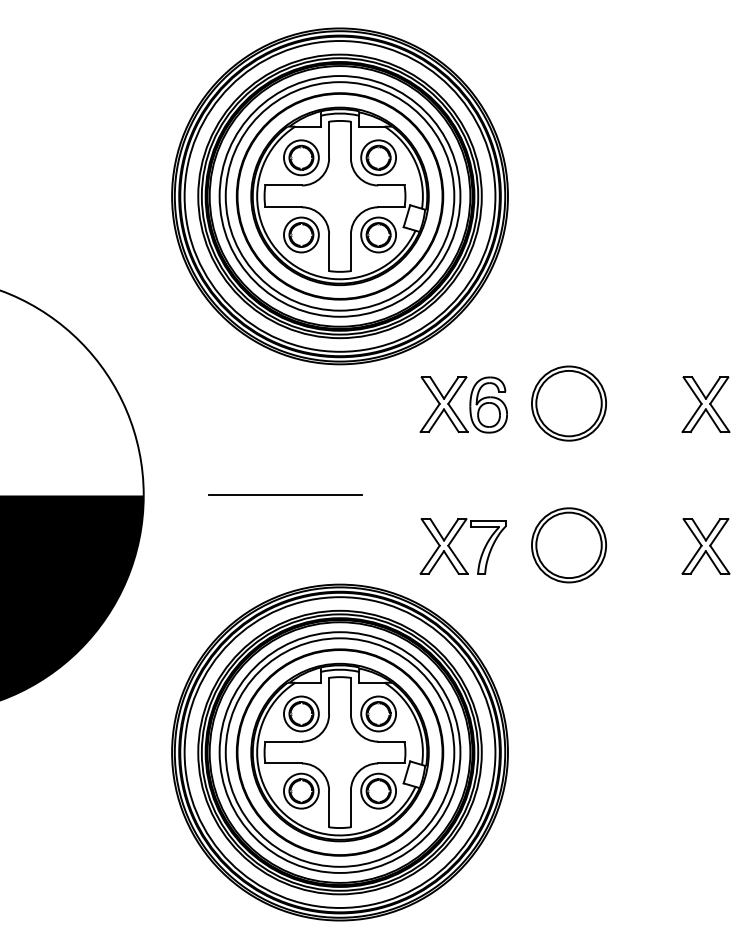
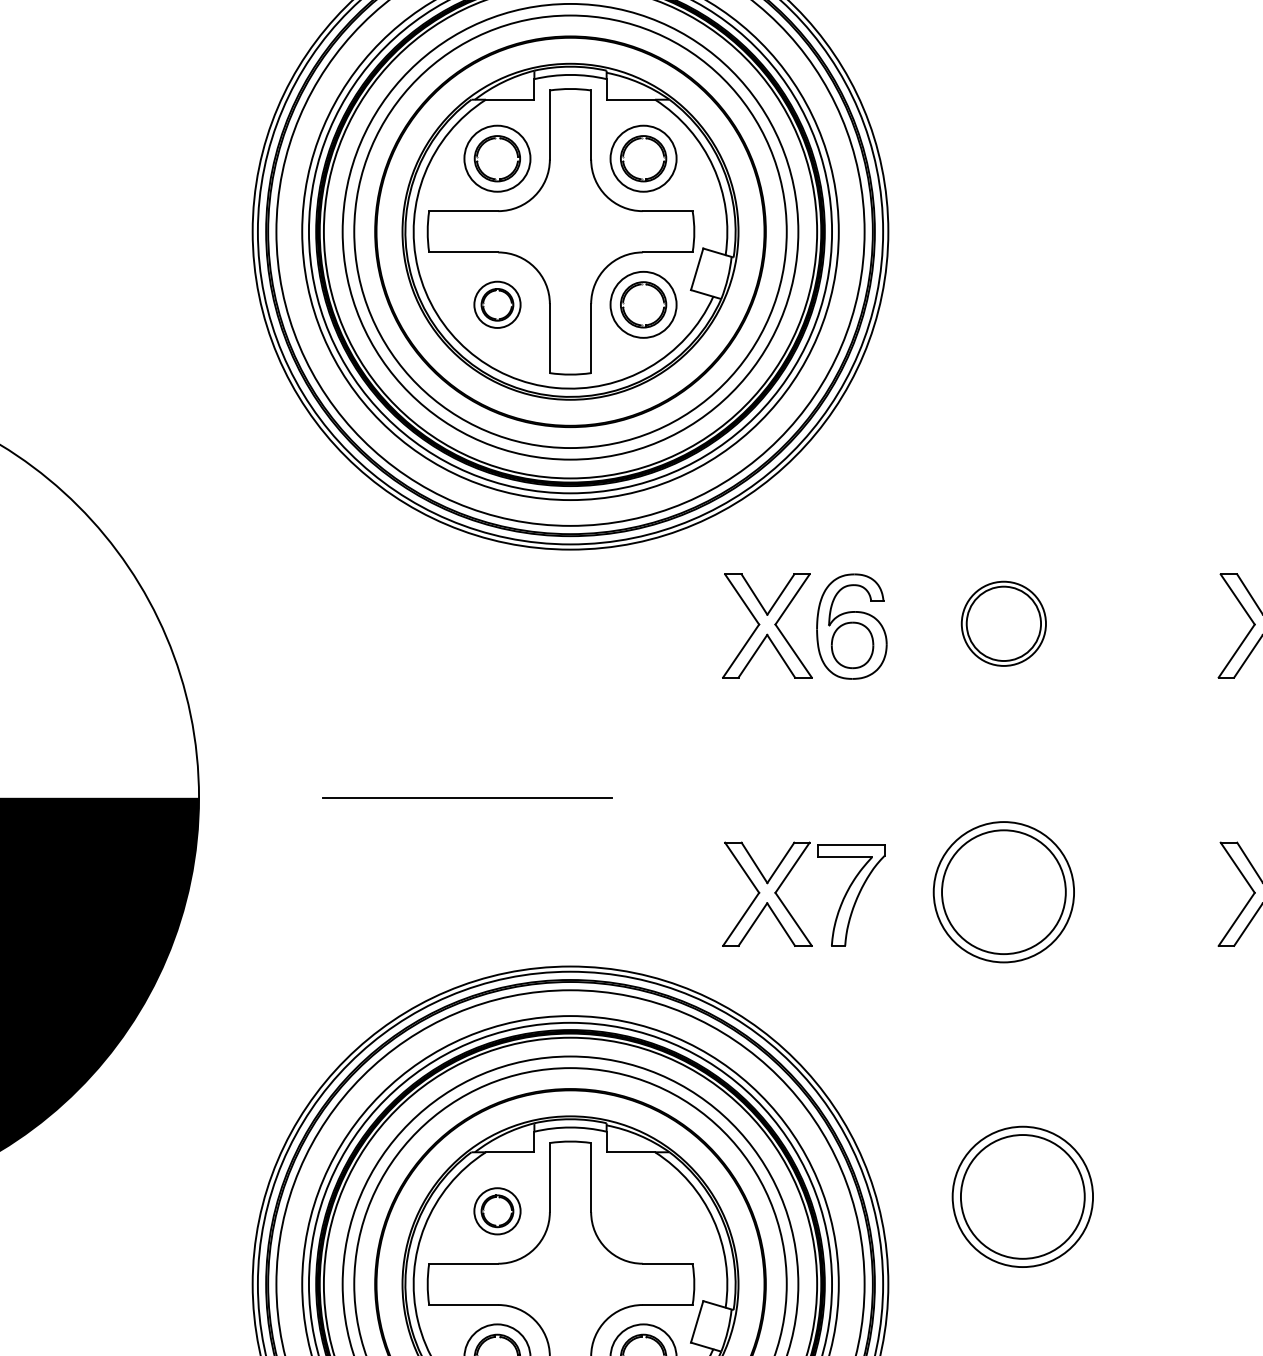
part: (301, 234) -> (497, 303), size x0.7
part: (568, 403) -> (1002, 623), size x0.6
part: (578, 706) -> (1021, 1197), added
part: (301, 713) -> (497, 1210), size x0.7
part: (378, 713) -> (643, 1210), removed

